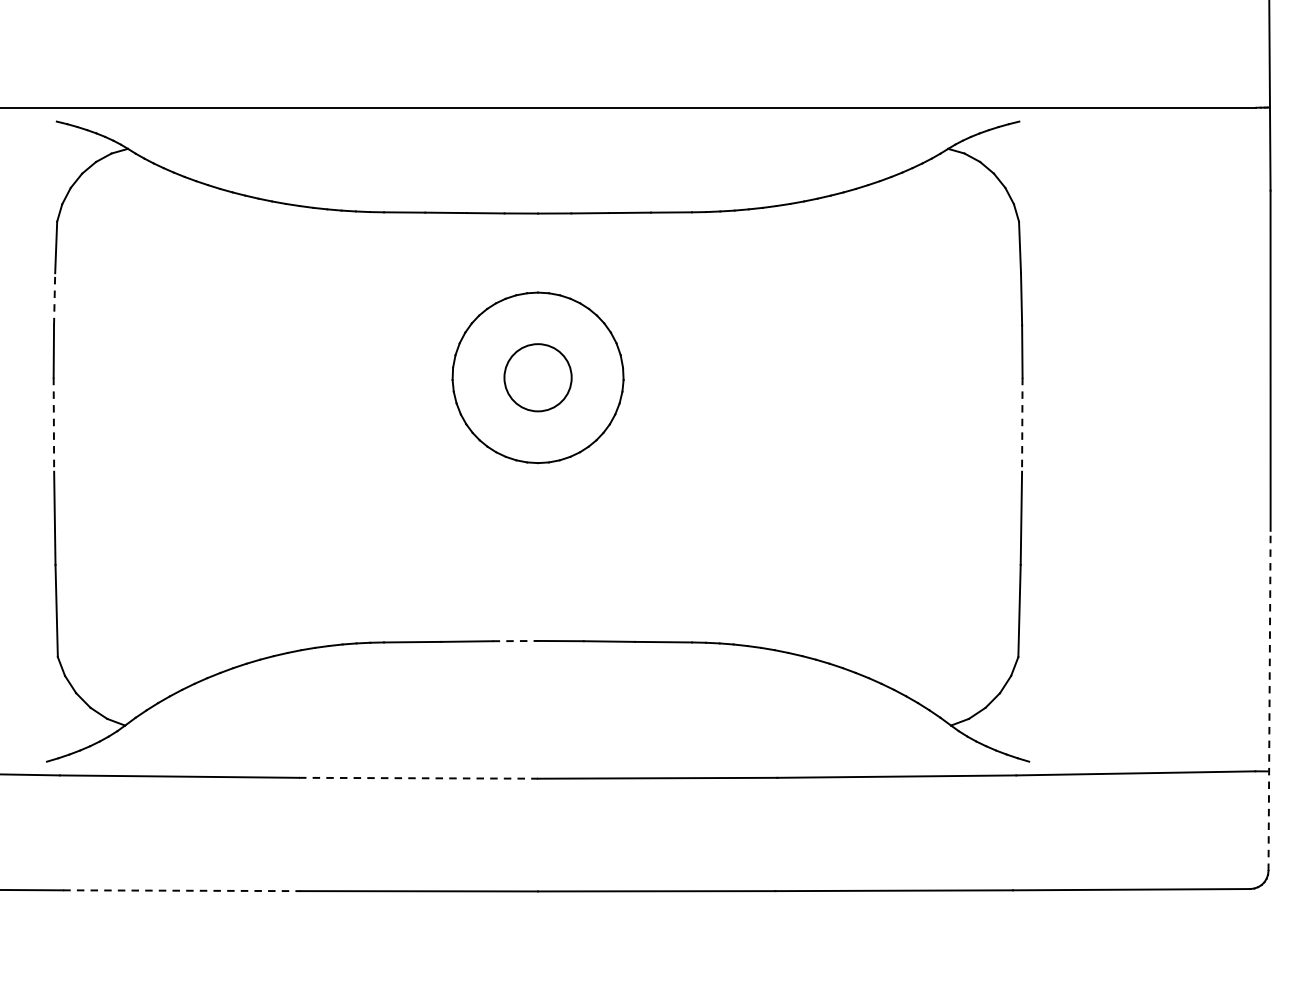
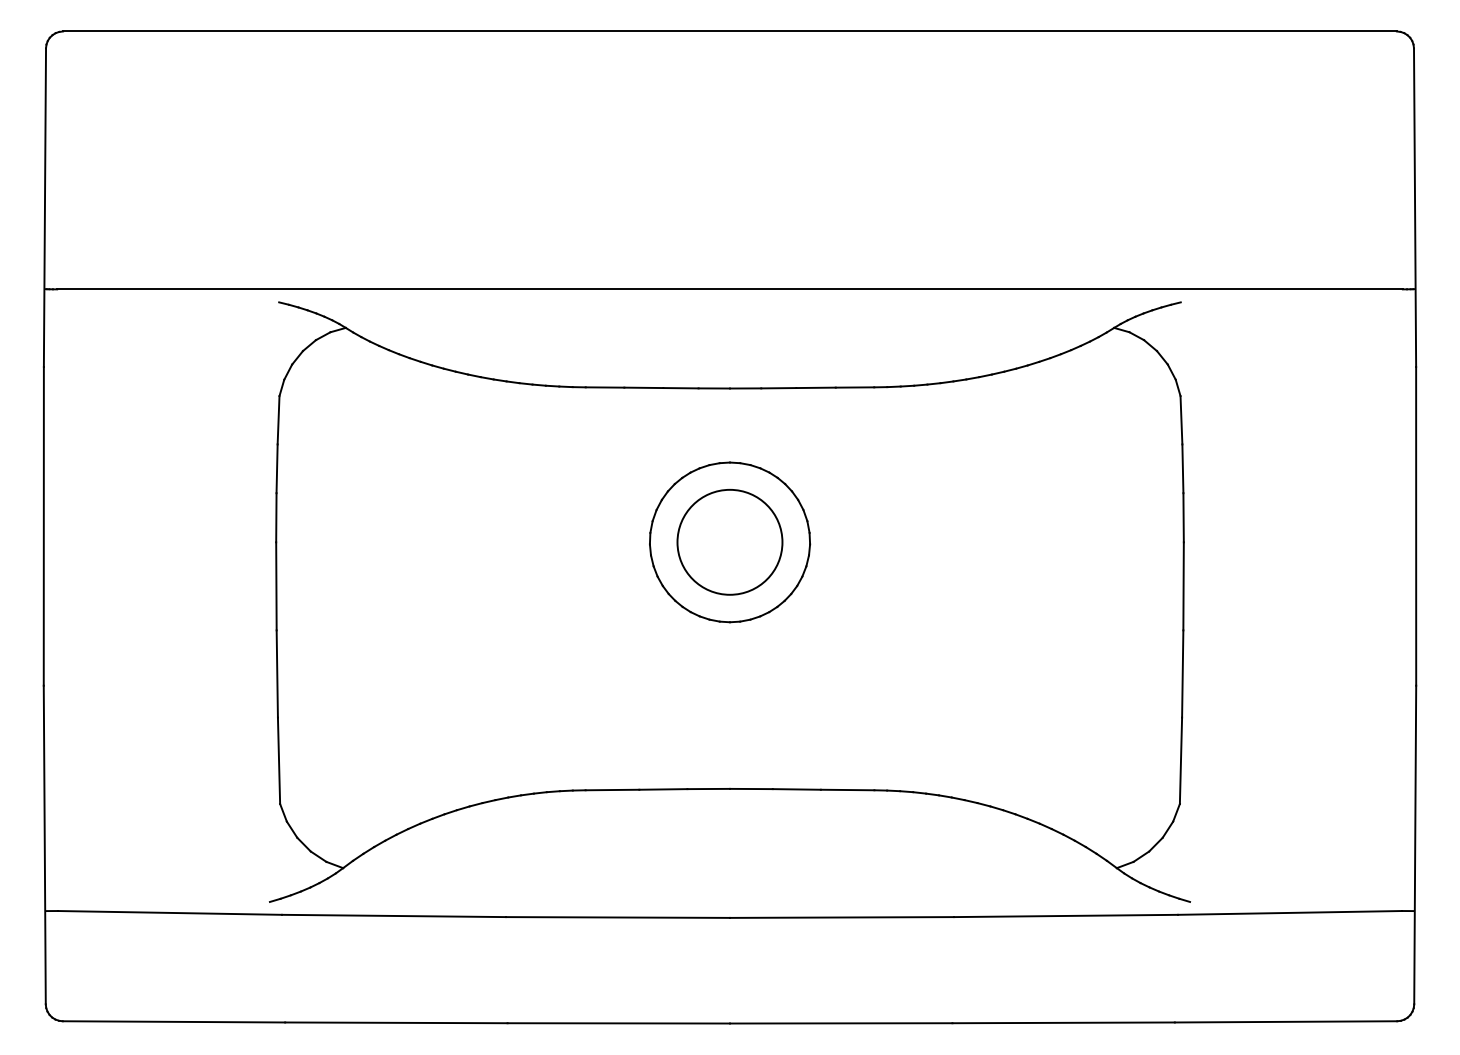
line: (55, 298) -> (277, 468), dashed -> solid
circle: (537, 376) -> (729, 541), size x1.67
line: (53, 424) -> (276, 586), dashed -> solid
line: (1022, 424) -> (1183, 586), dashed -> solid
line: (516, 641) -> (709, 789), dashed -> solid
line: (1269, 700) -> (1415, 844), dashed -> solid
line: (419, 778) -> (618, 917), dashed -> solid
line: (182, 890) -> (396, 1022), dashed -> solid

